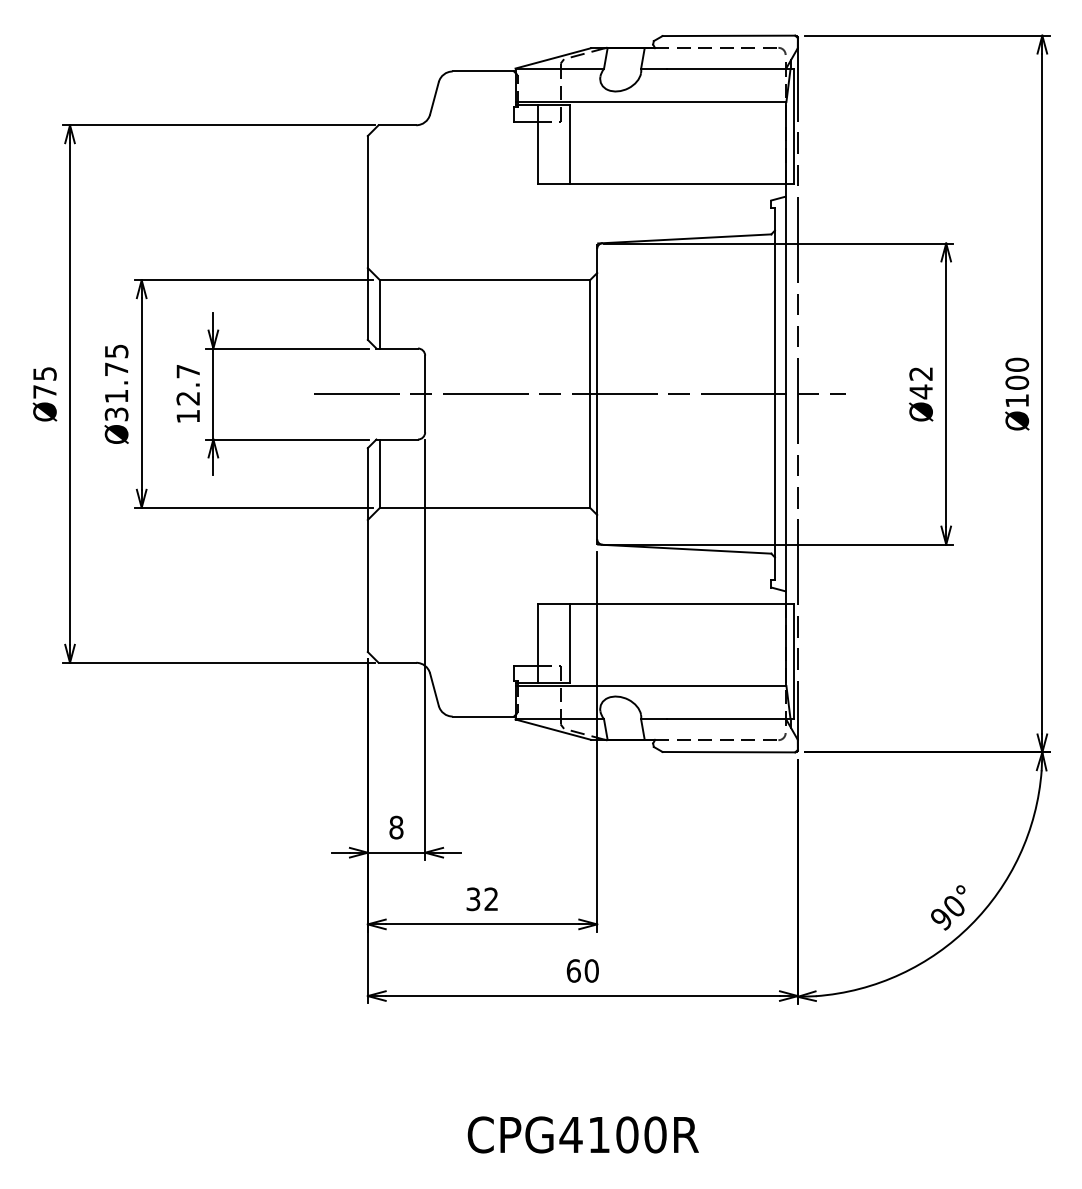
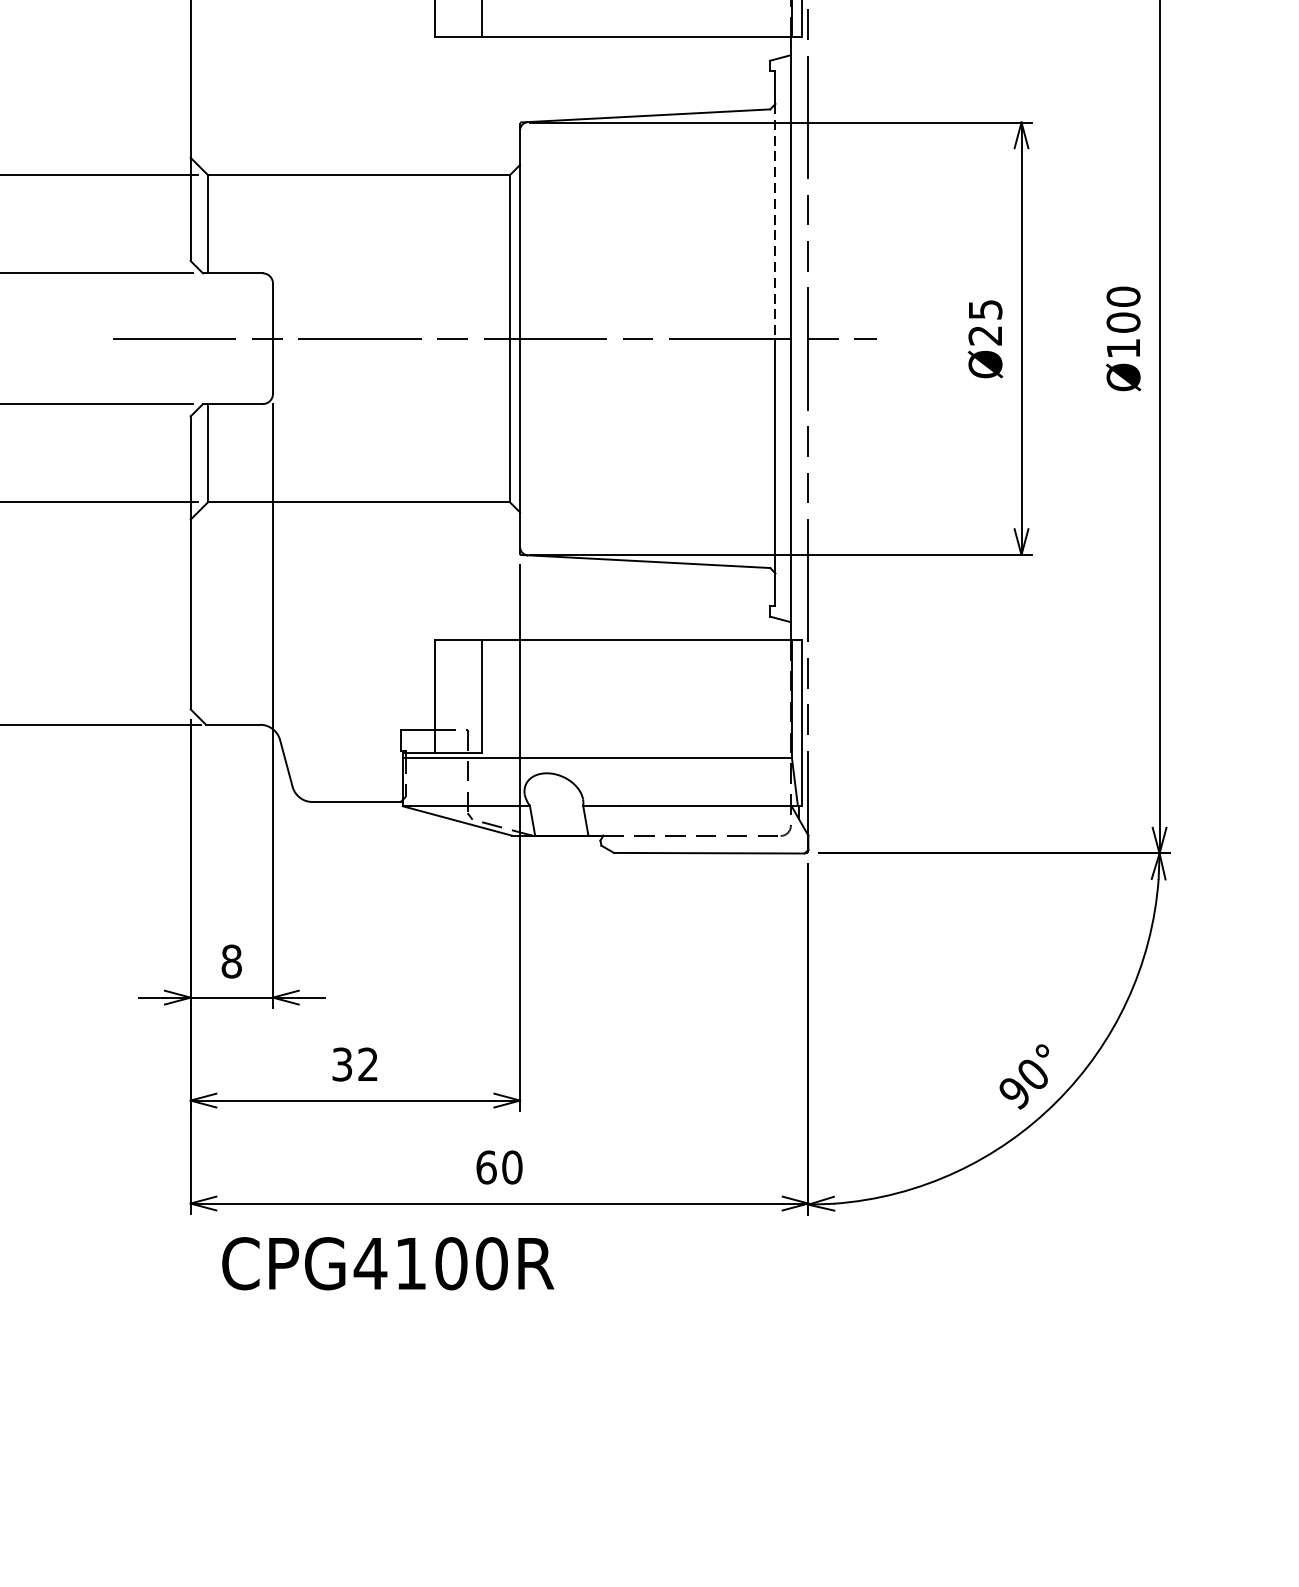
line: (774, 312) -> (774, 221), solid -> dashed
text: (920, 383) -> (984, 323), Ø42 -> Ø25
text: (582, 1134) -> (386, 1263), moved

